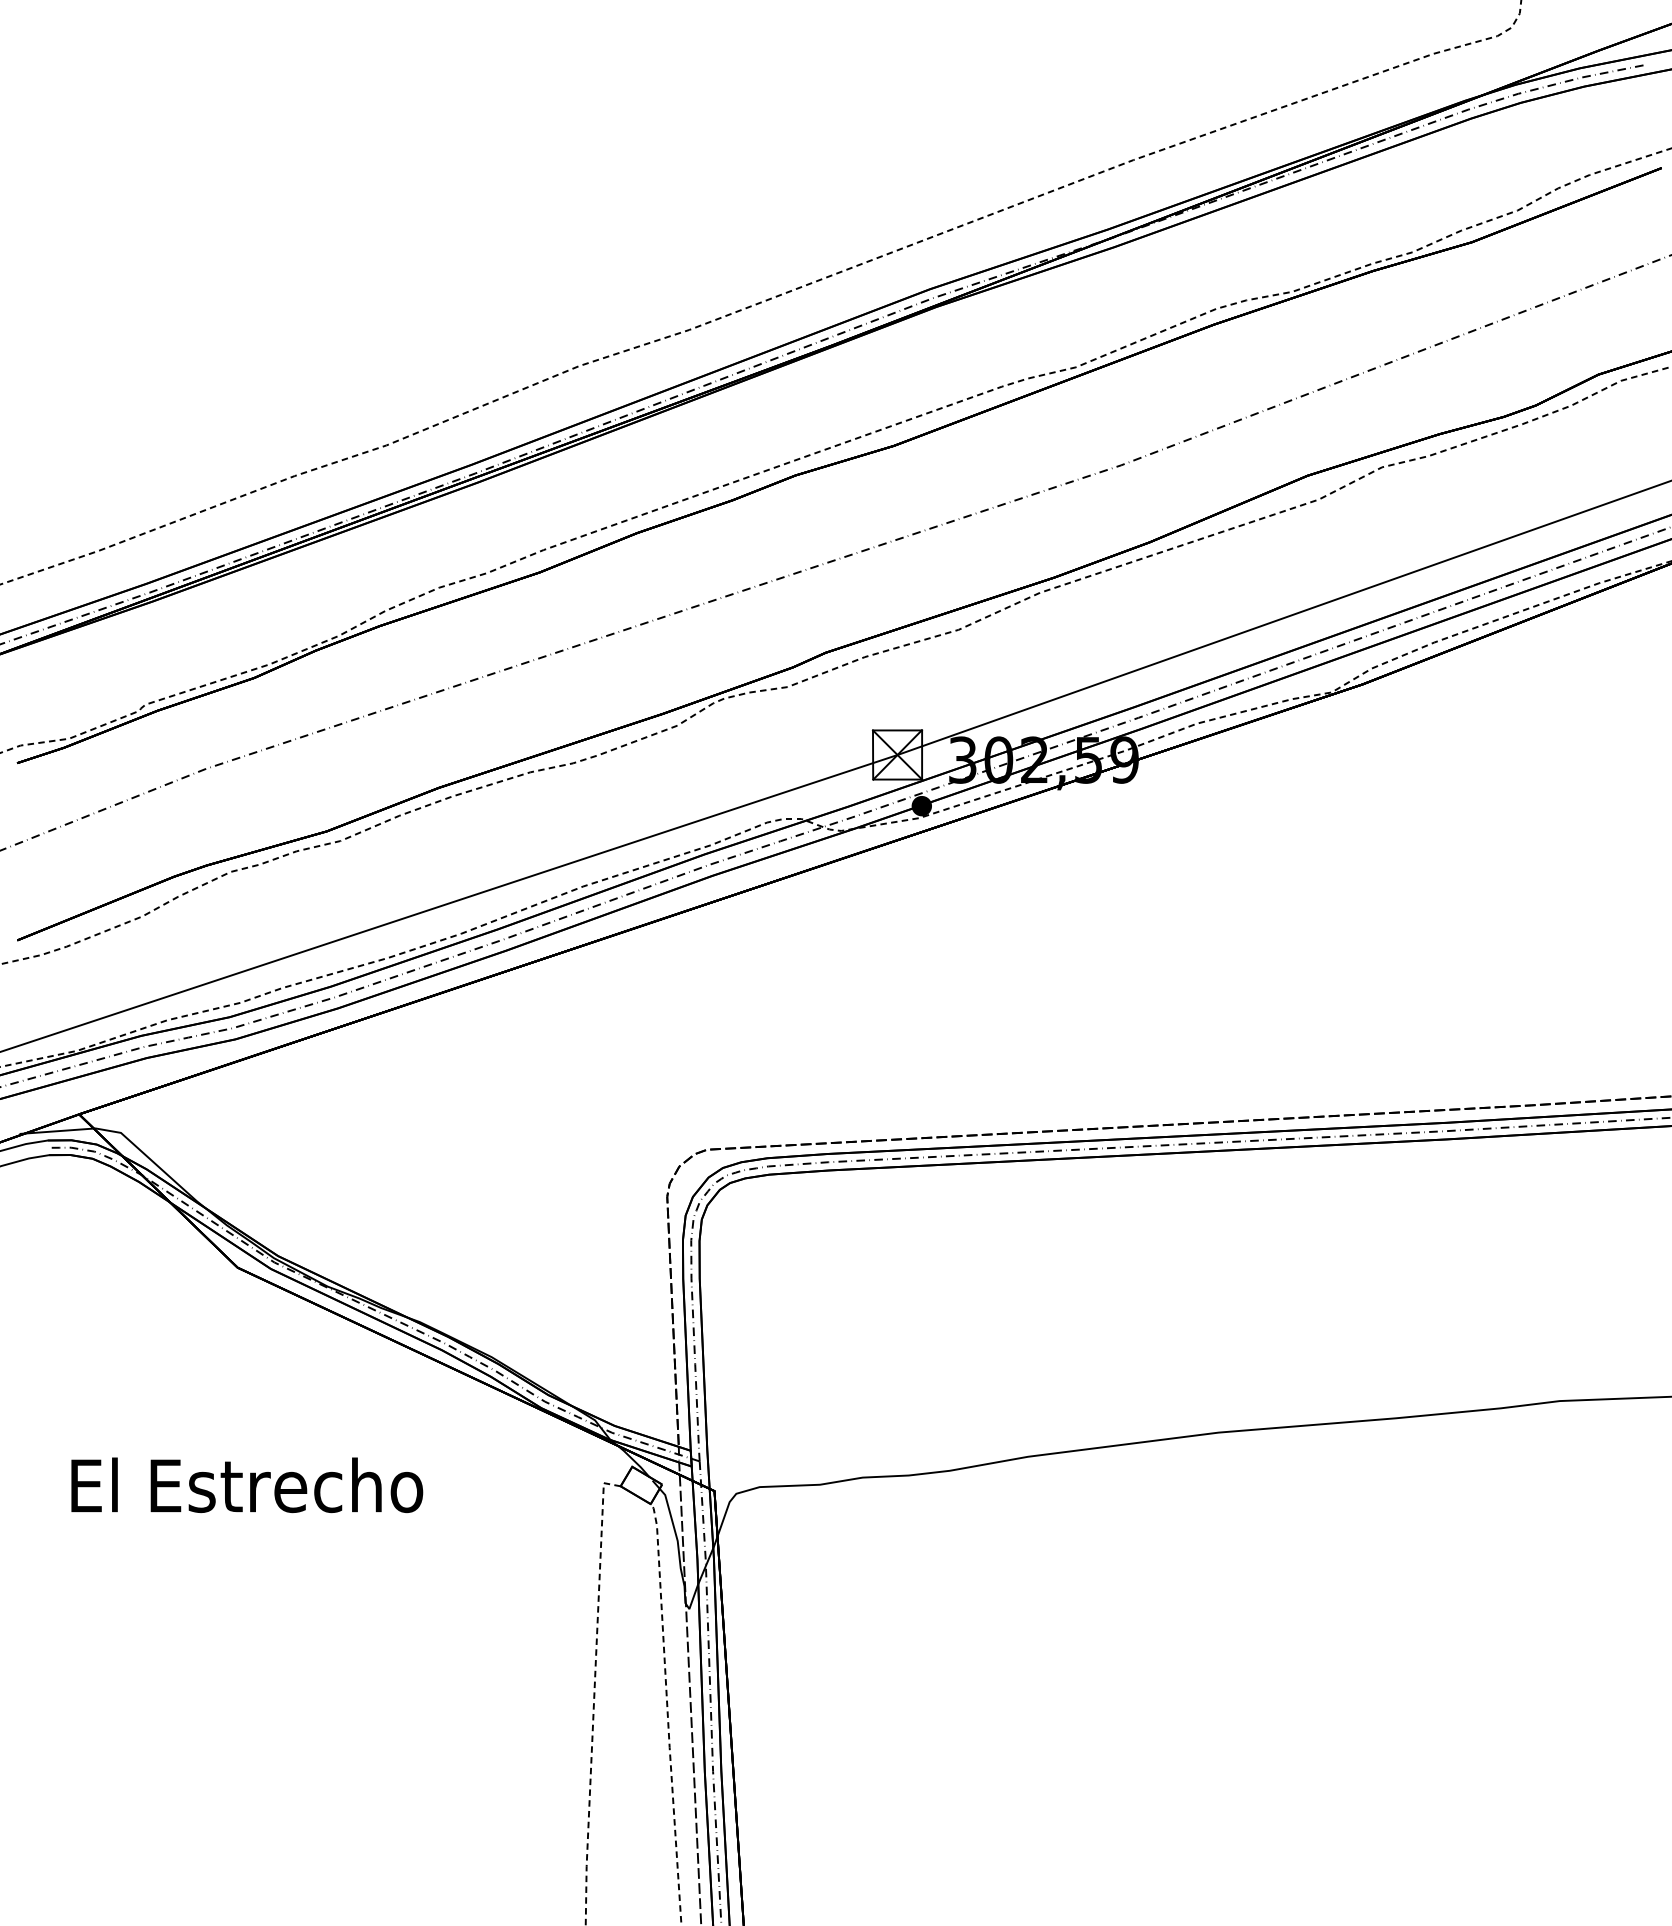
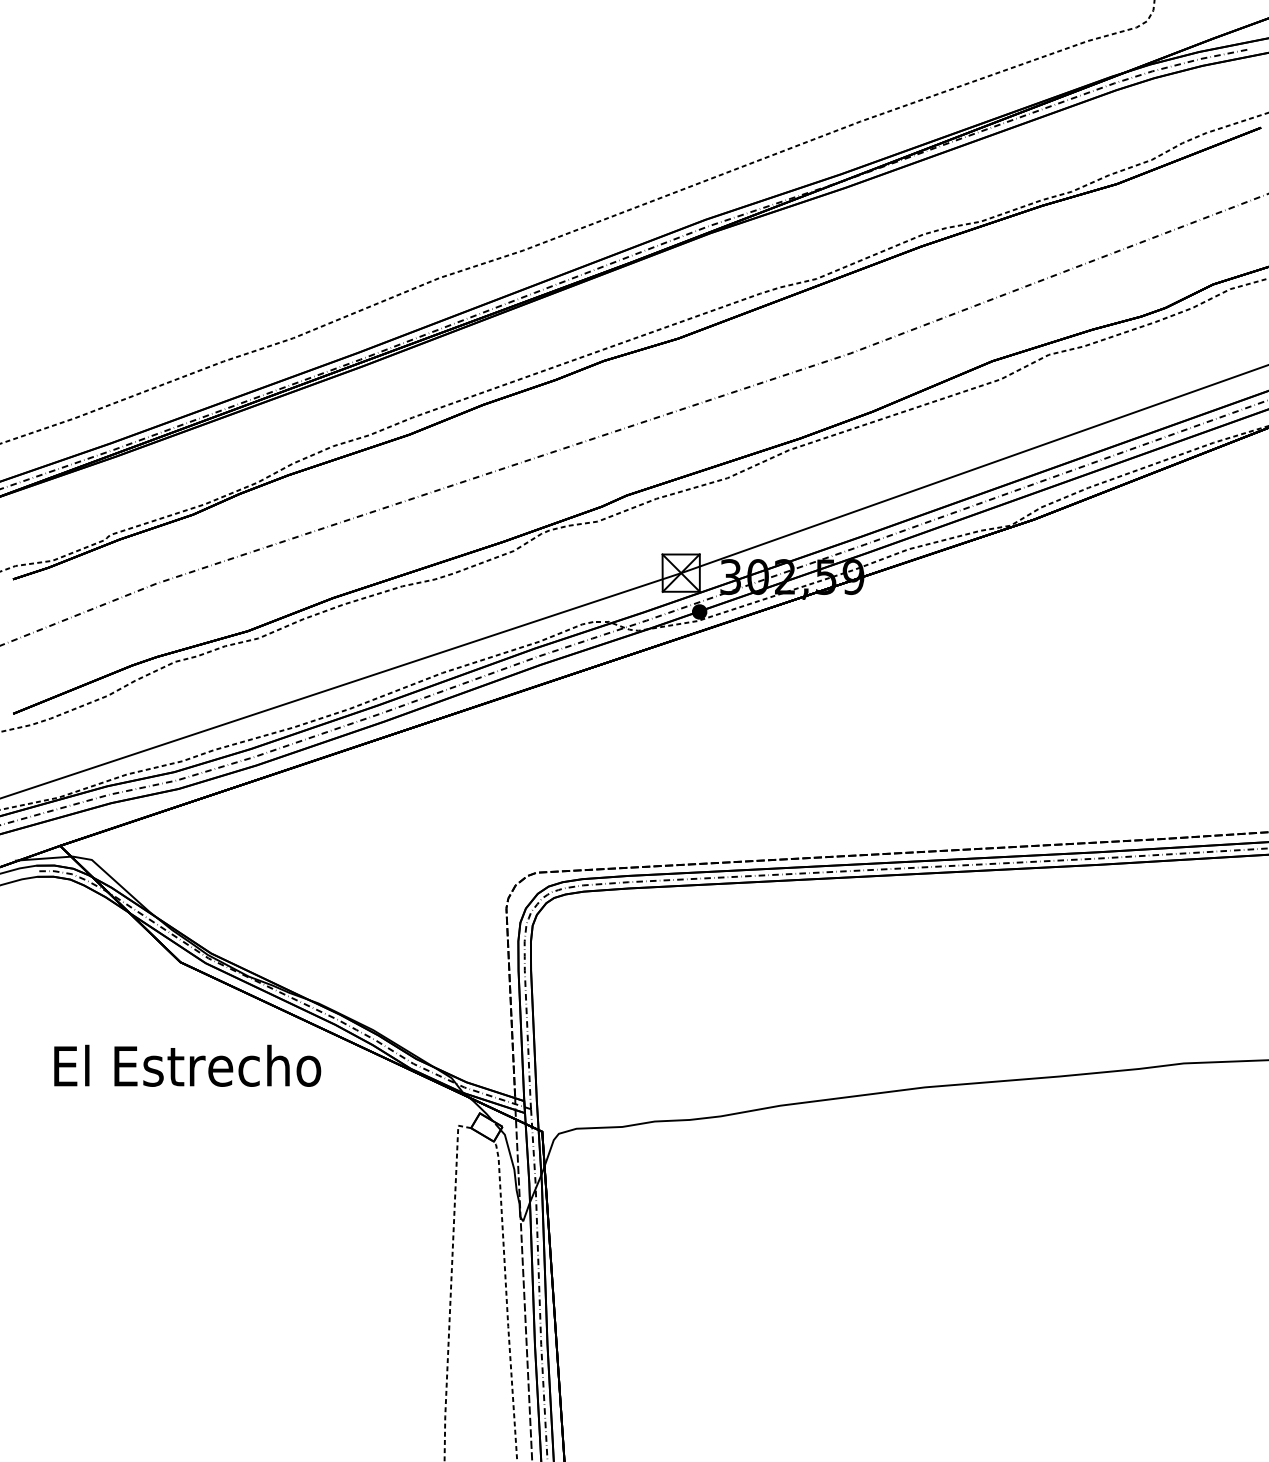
text: (247, 1485) -> (187, 1066), moved

